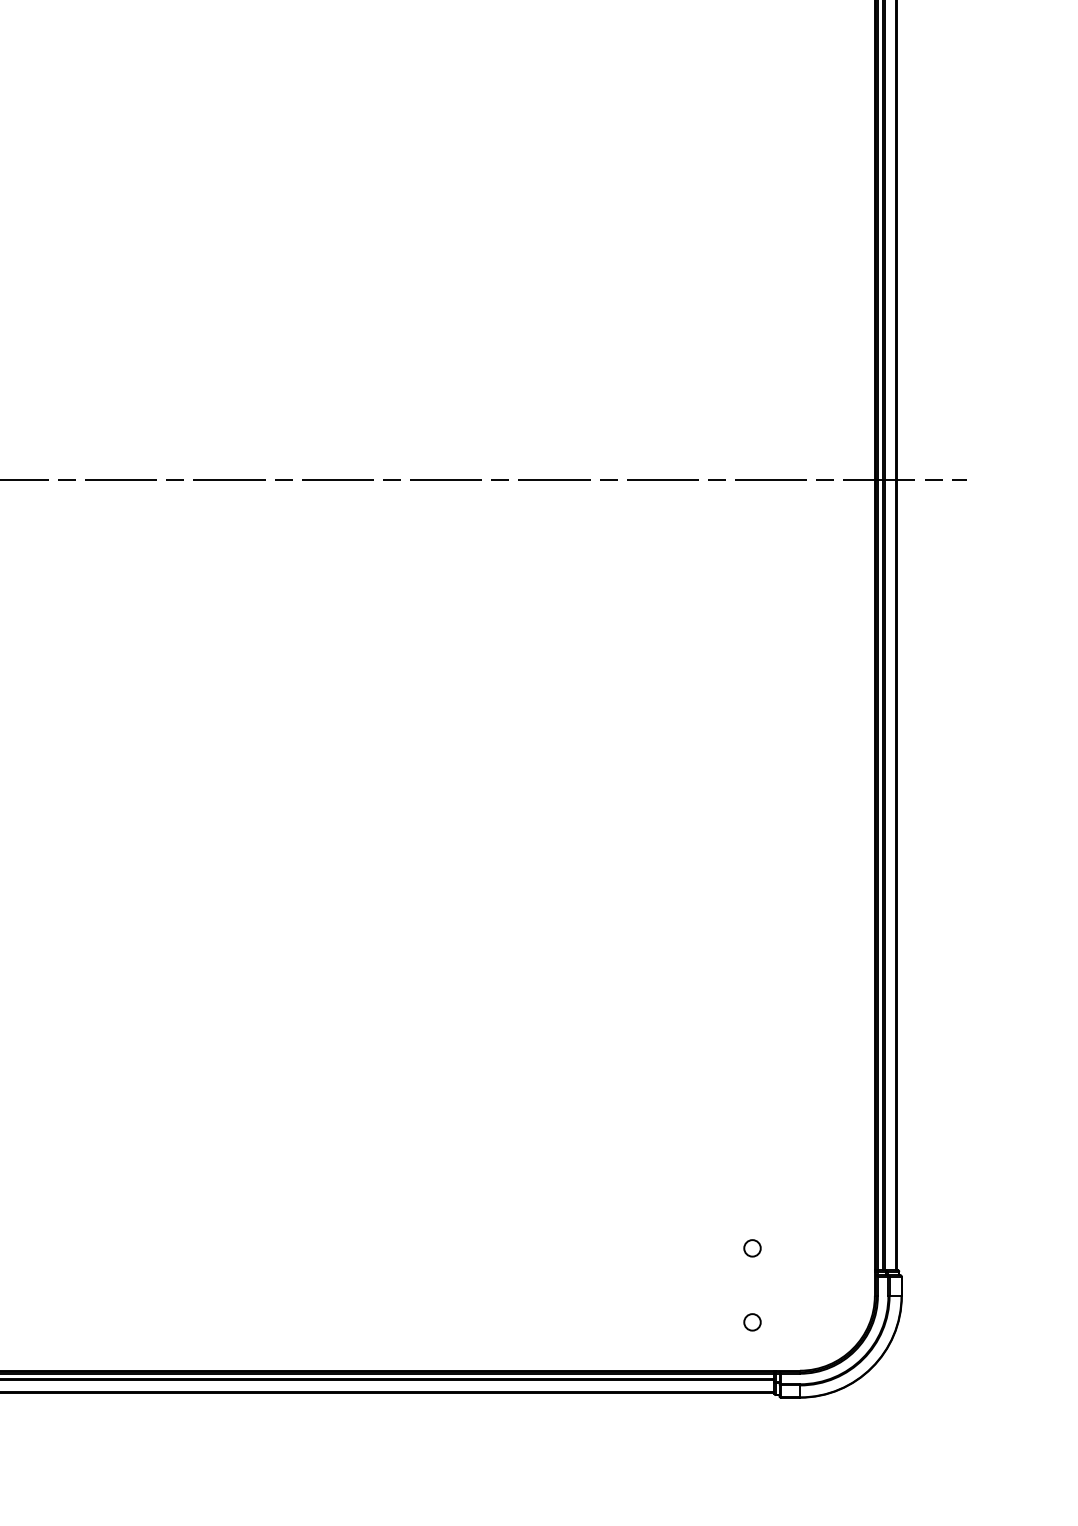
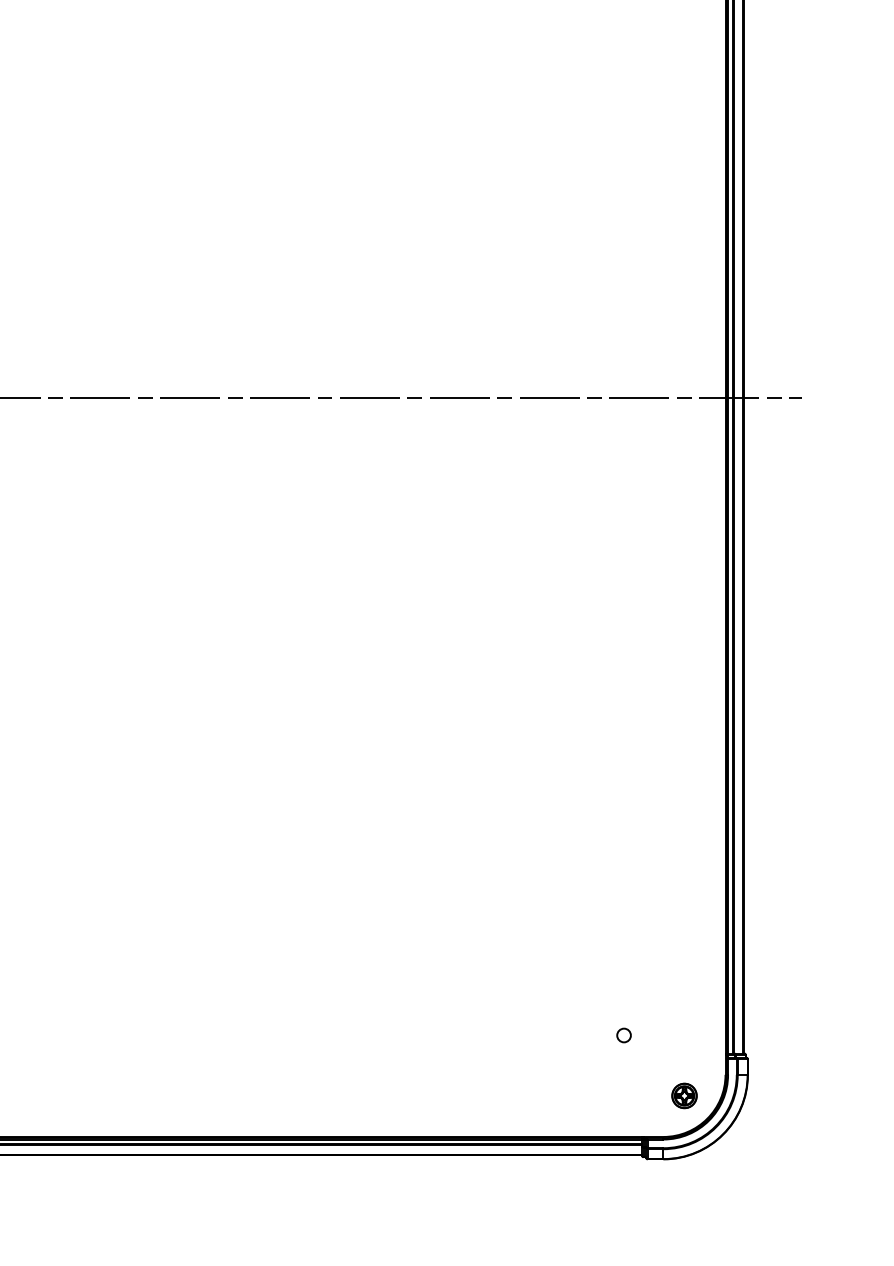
part: (825, 1320) -> (684, 1095), added
circle: (752, 1322) -> (624, 1096), removed

